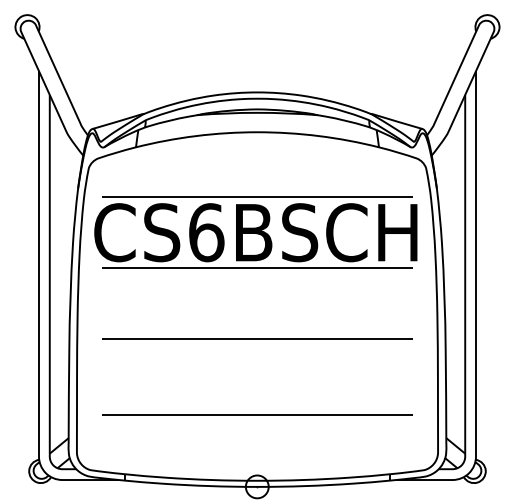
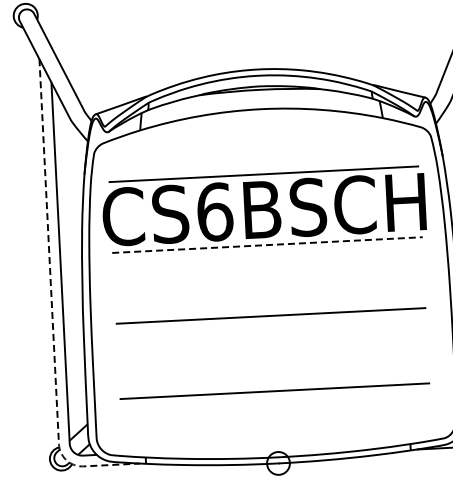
line: (257, 268) -> (267, 245), solid -> dashed
line: (38, 316) -> (51, 304), solid -> dashed

